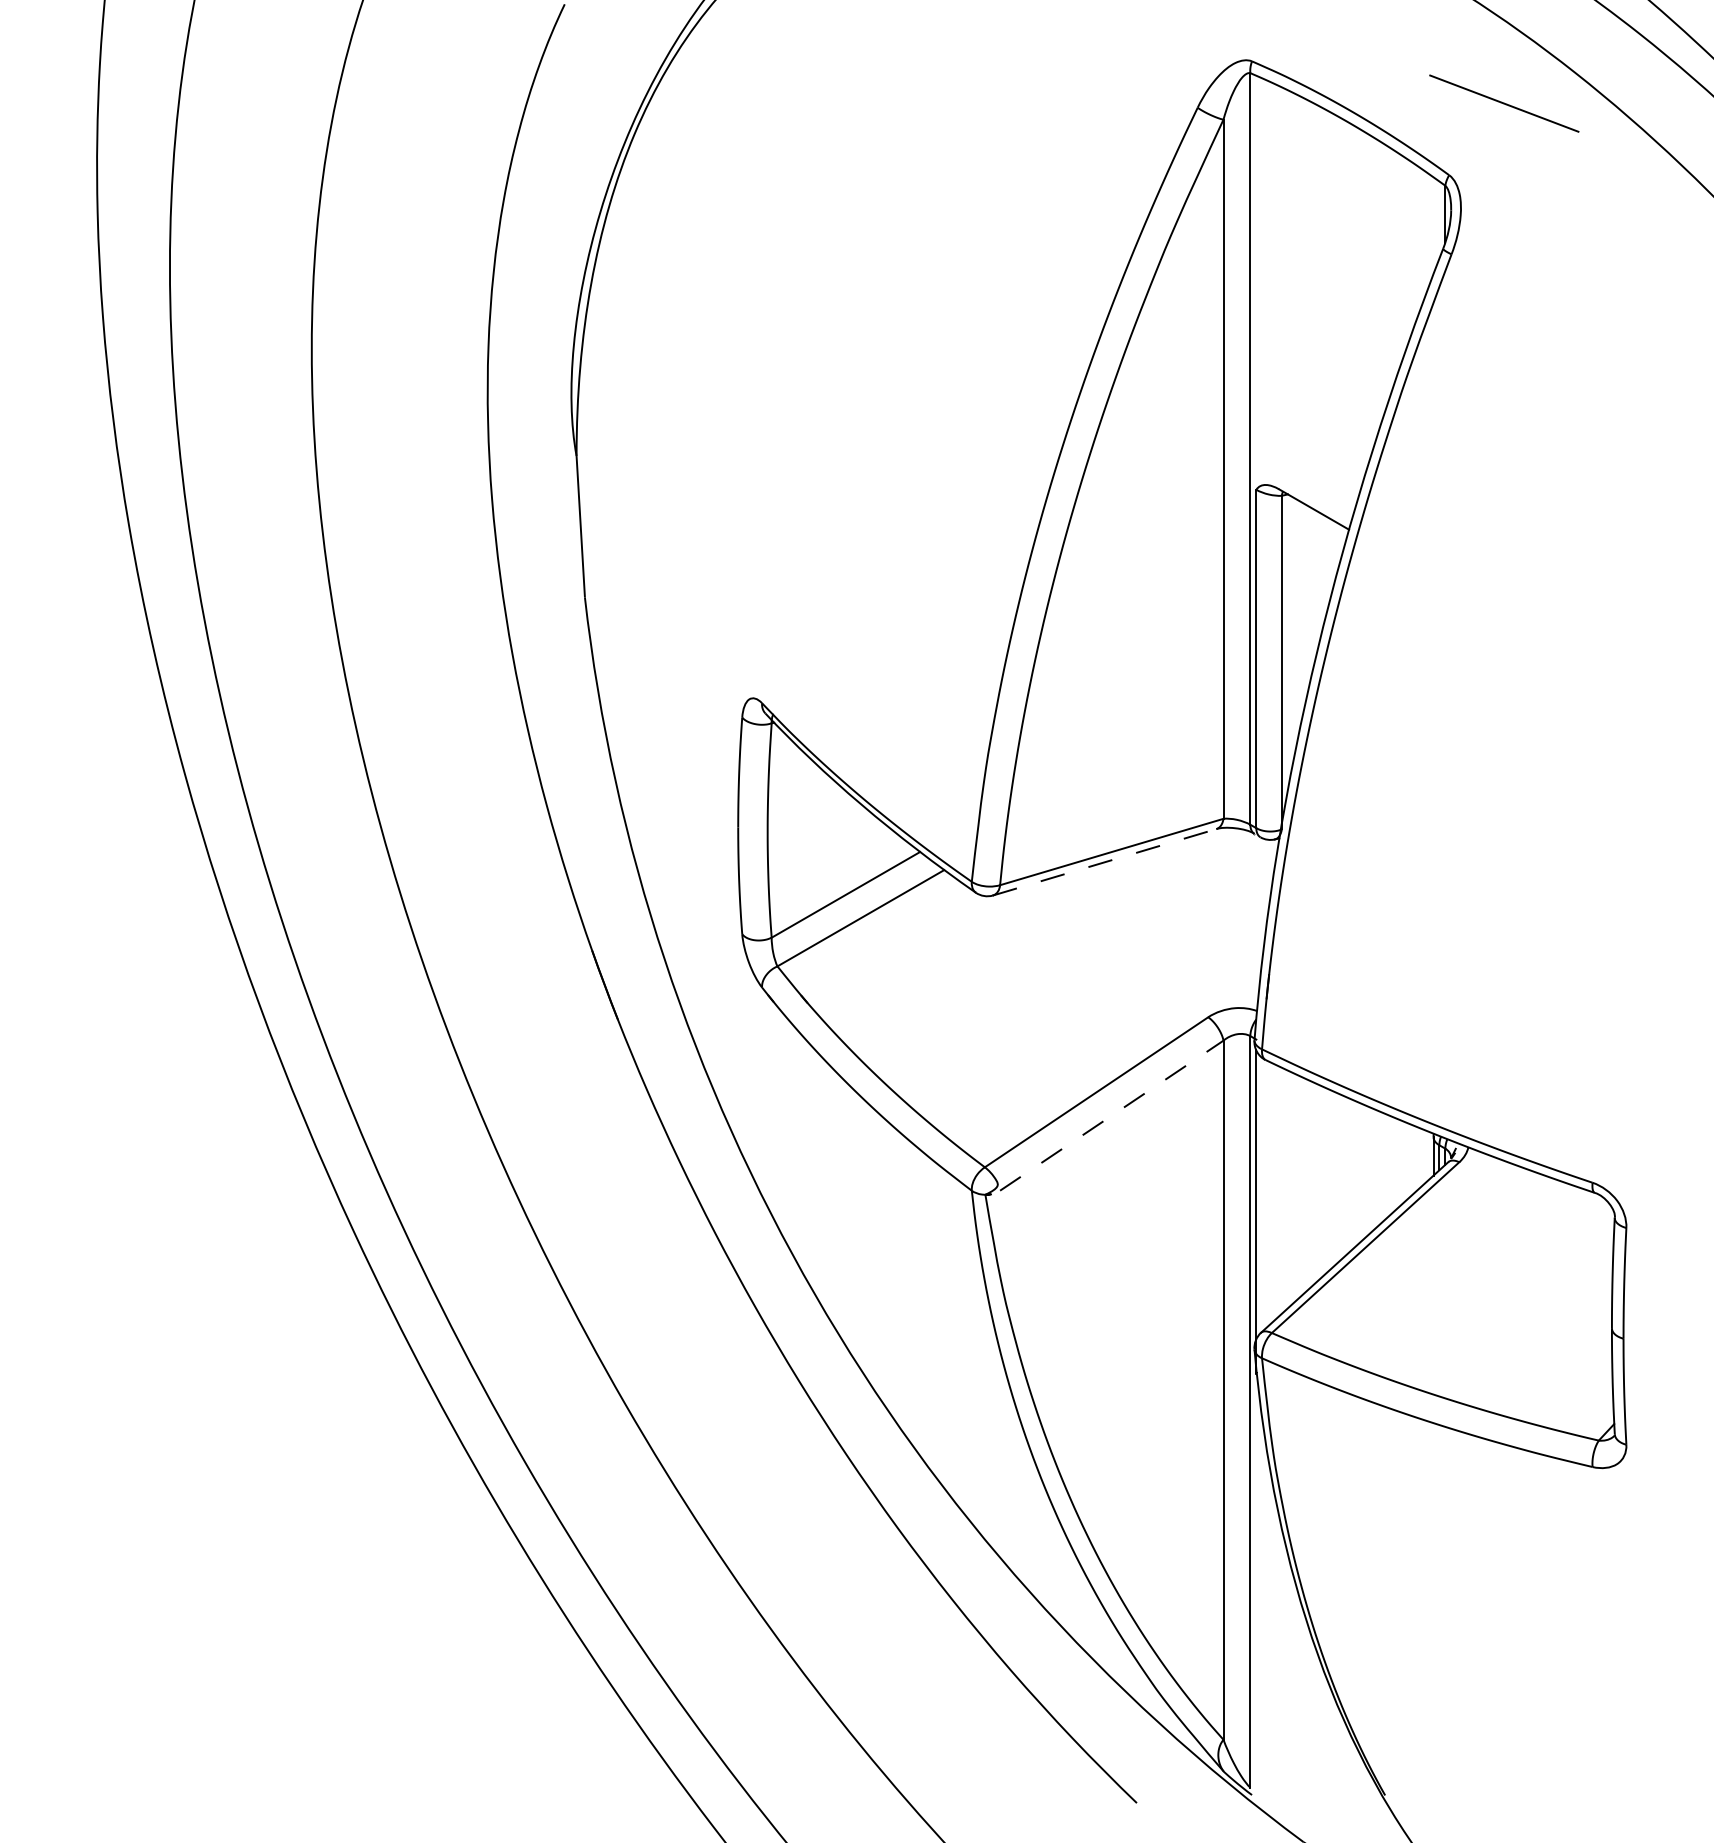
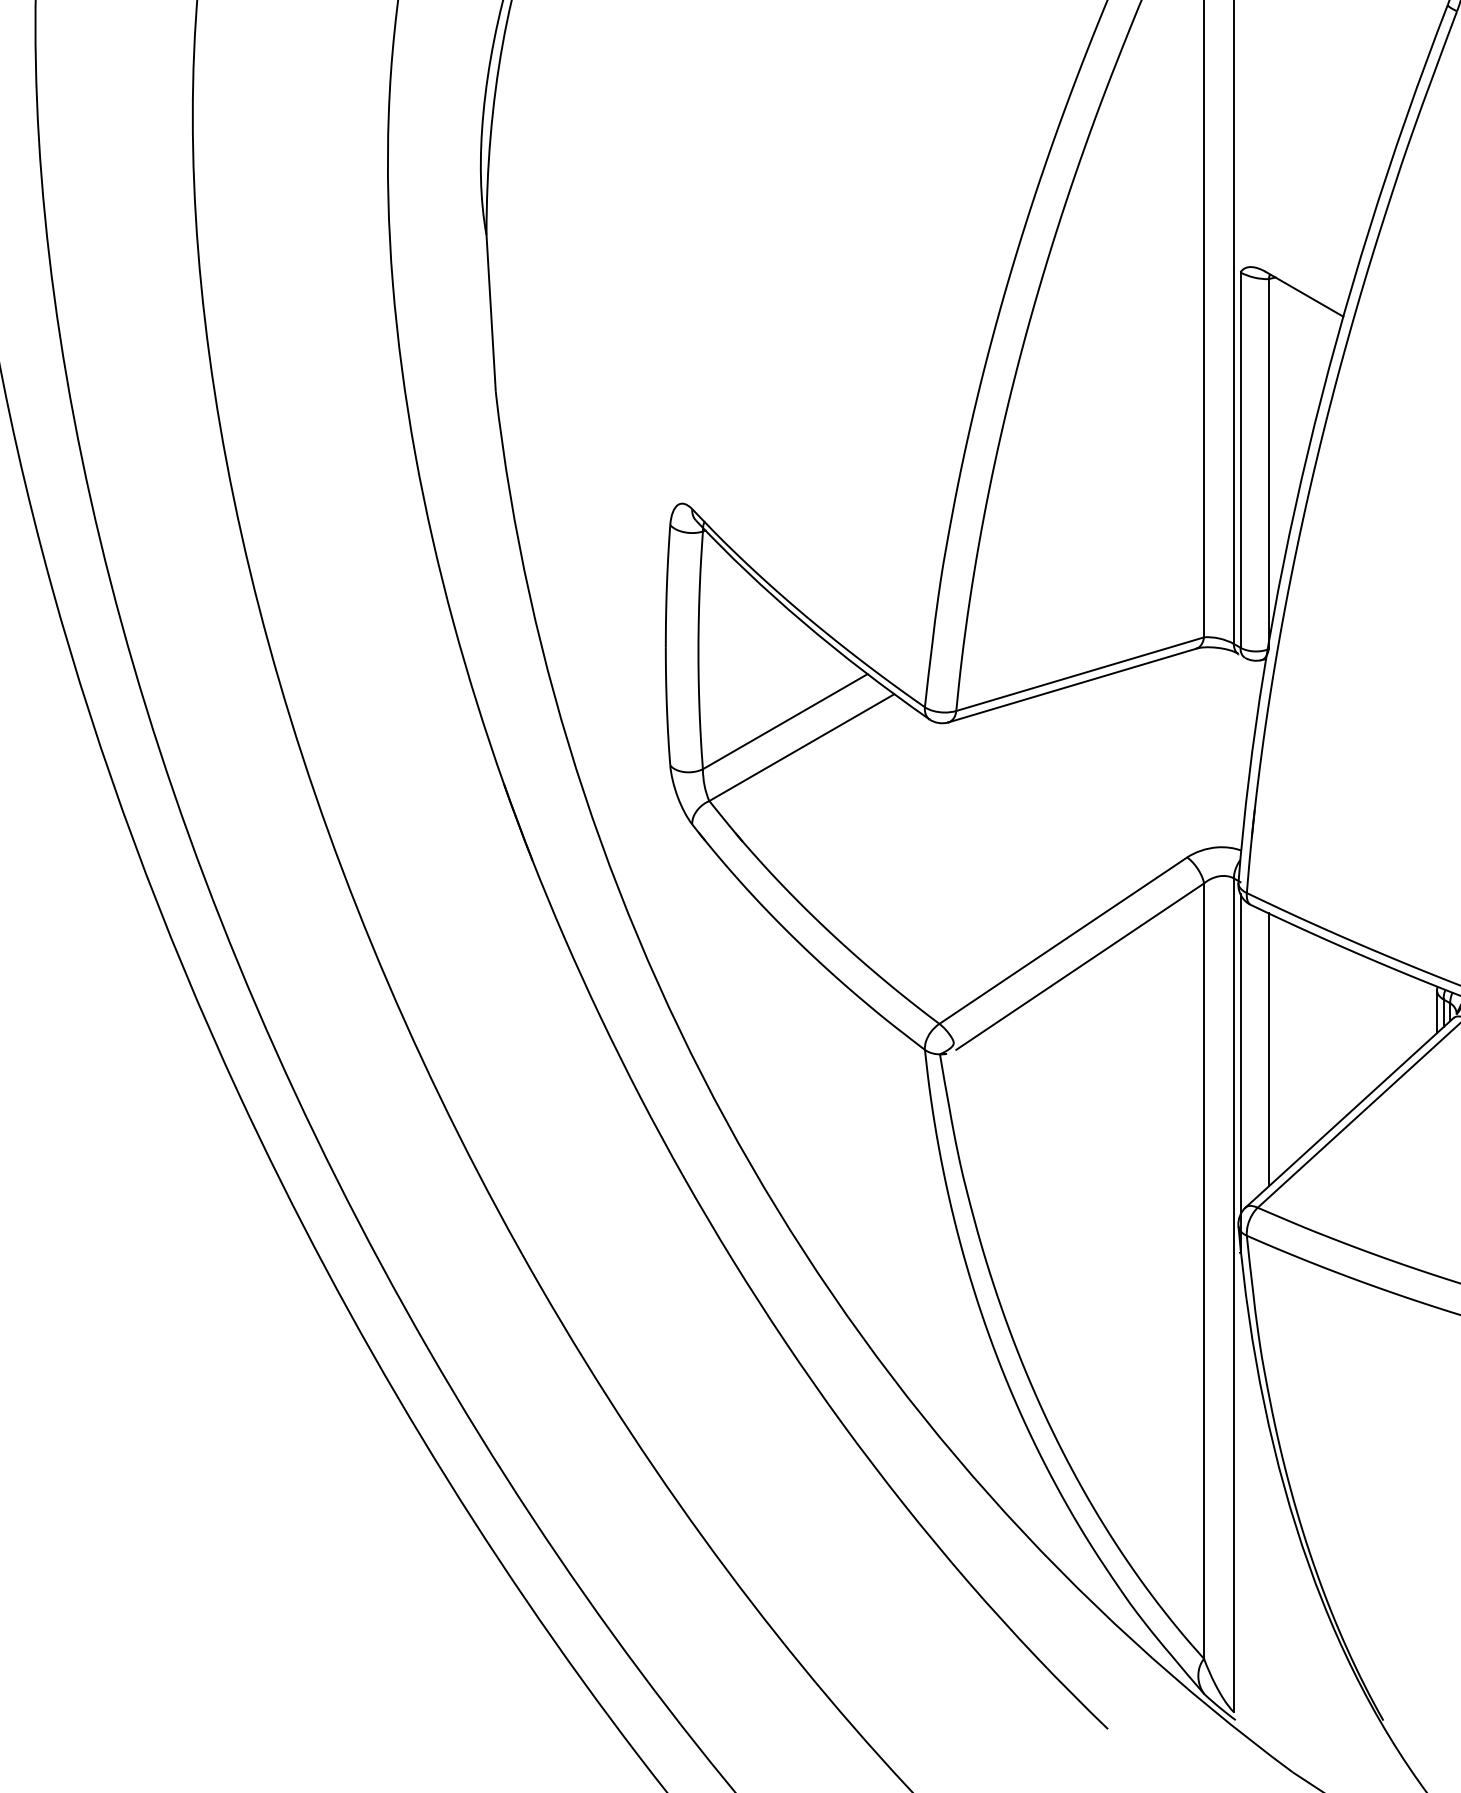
line: (1105, 862) -> (1073, 685), dashed -> solid
line: (1111, 1115) -> (1079, 966), dashed -> solid
line: (1281, 1190) -> (1268, 1049), added

